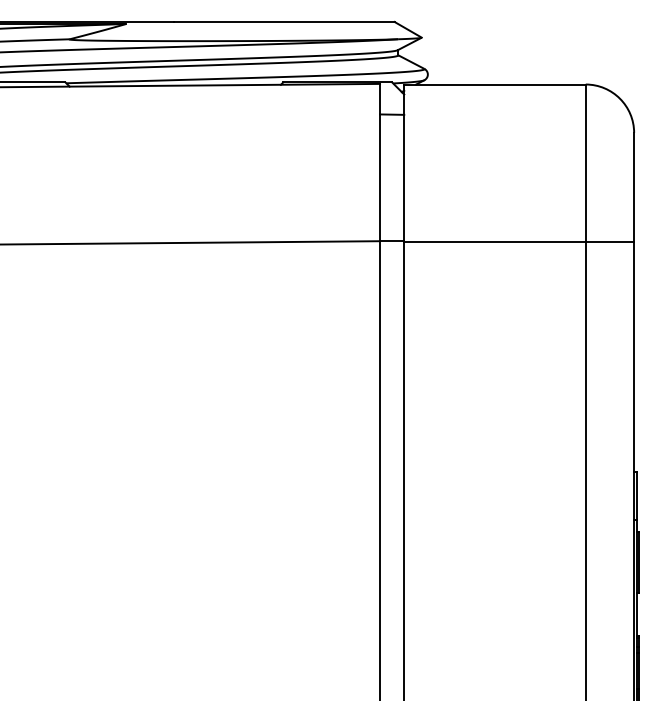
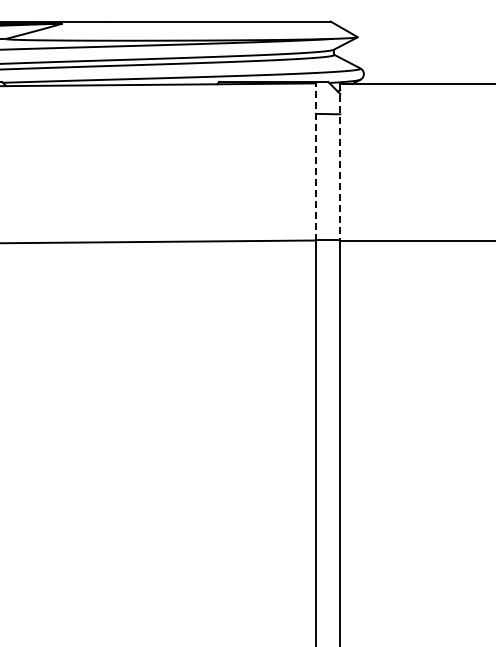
line: (380, 162) -> (316, 161), solid -> dashed
line: (404, 163) -> (340, 162), solid -> dashed

